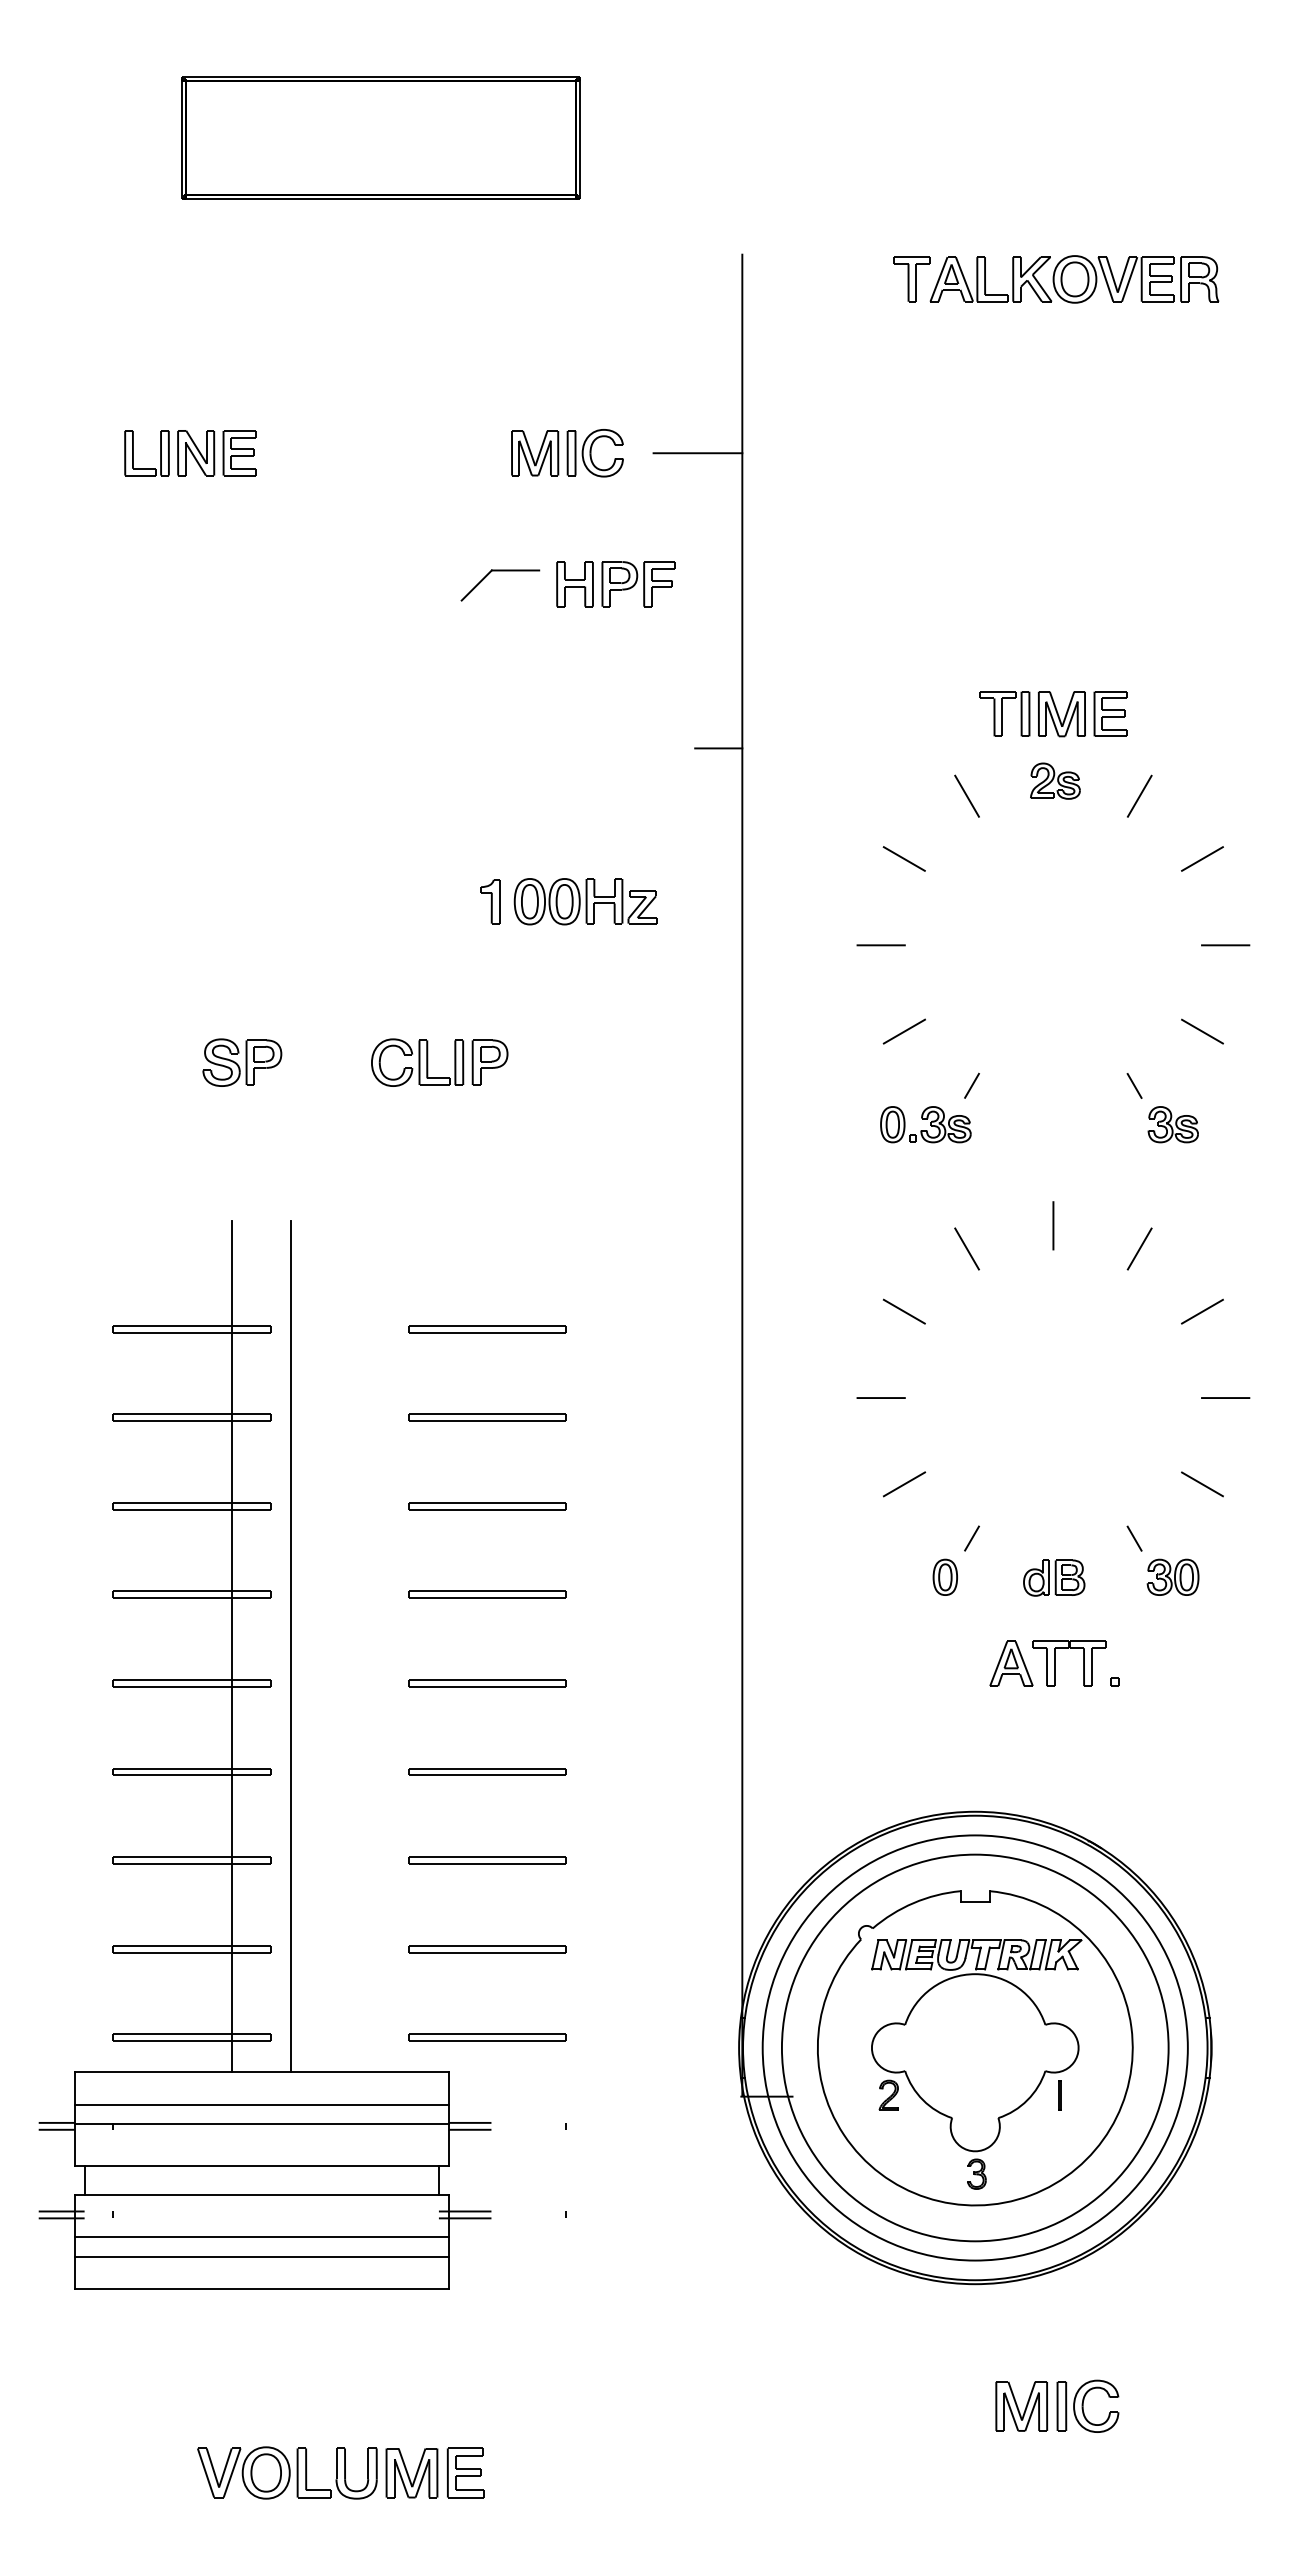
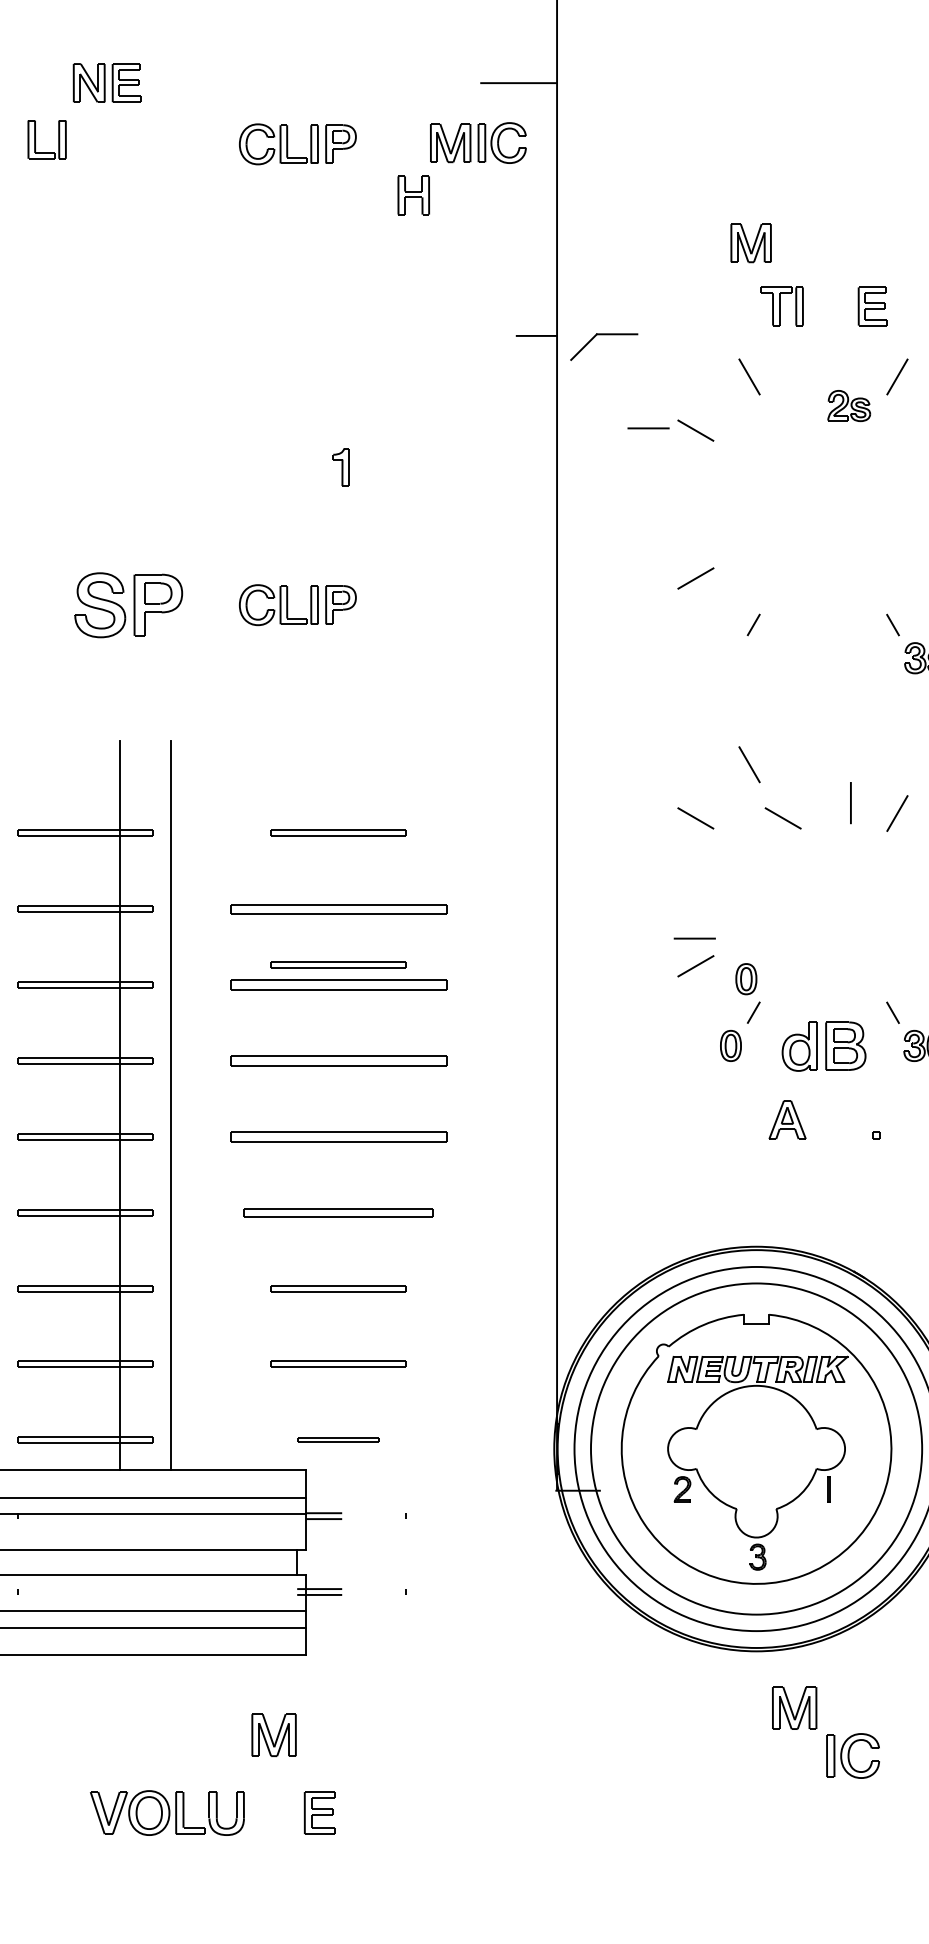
part: (133, 453) -> (35, 139), moved
part: (567, 453) -> (478, 143), moved
part: (428, 524) -> (288, 144), added
part: (500, 571) -> (604, 335), moved
part: (638, 584) -> (468, 195), removed
part: (1061, 714) -> (750, 243), moved
part: (1055, 780) -> (849, 405), moved
part: (585, 901) -> (422, 467), removed
line: (880, 945) -> (647, 428), moved
part: (242, 1062) -> (128, 604), size x1.6
part: (925, 1124) -> (713, 658), removed
line: (1053, 1225) -> (850, 802), moved
line: (1139, 1248) -> (897, 813), moved
line: (1006, 1311) -> (783, 818), added
line: (880, 1397) -> (694, 938), moved
part: (487, 1417) -> (338, 909), size x1.6
part: (487, 1483) -> (338, 965), added
part: (962, 1498) -> (745, 978), added
part: (487, 1506) -> (338, 985), size x1.6
part: (1054, 1577) -> (824, 1046), size x1.6
part: (487, 1594) -> (338, 1060), size x1.6
part: (1055, 1663) -> (825, 1119), removed
part: (487, 1683) -> (338, 1136), size x1.6
part: (487, 1771) -> (338, 1212), size x1.4
part: (487, 2037) -> (338, 1440), size x0.6
part: (1021, 2406) -> (794, 1708), moved
part: (411, 2473) -> (273, 1735), moved

